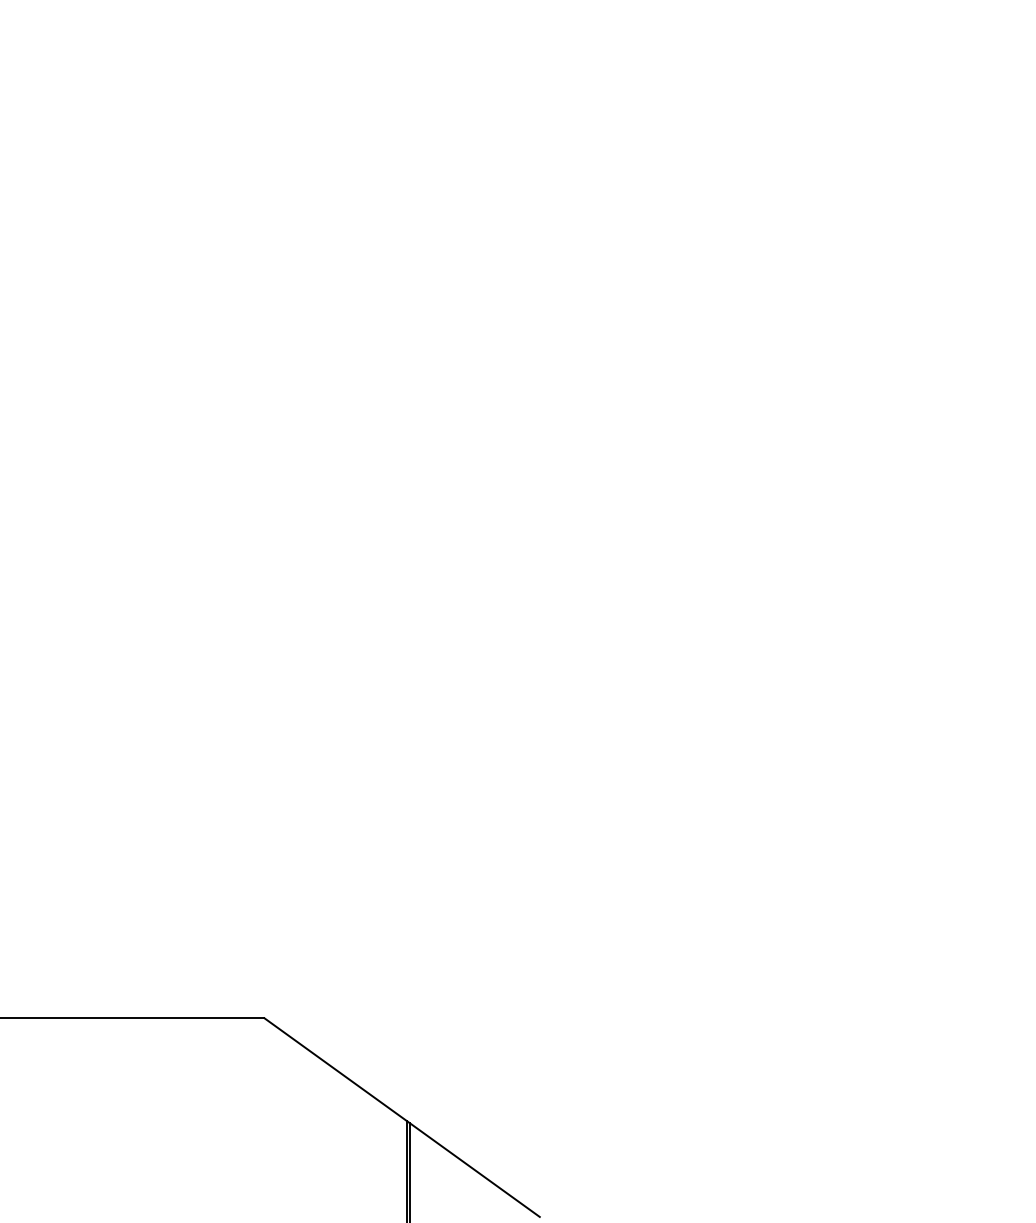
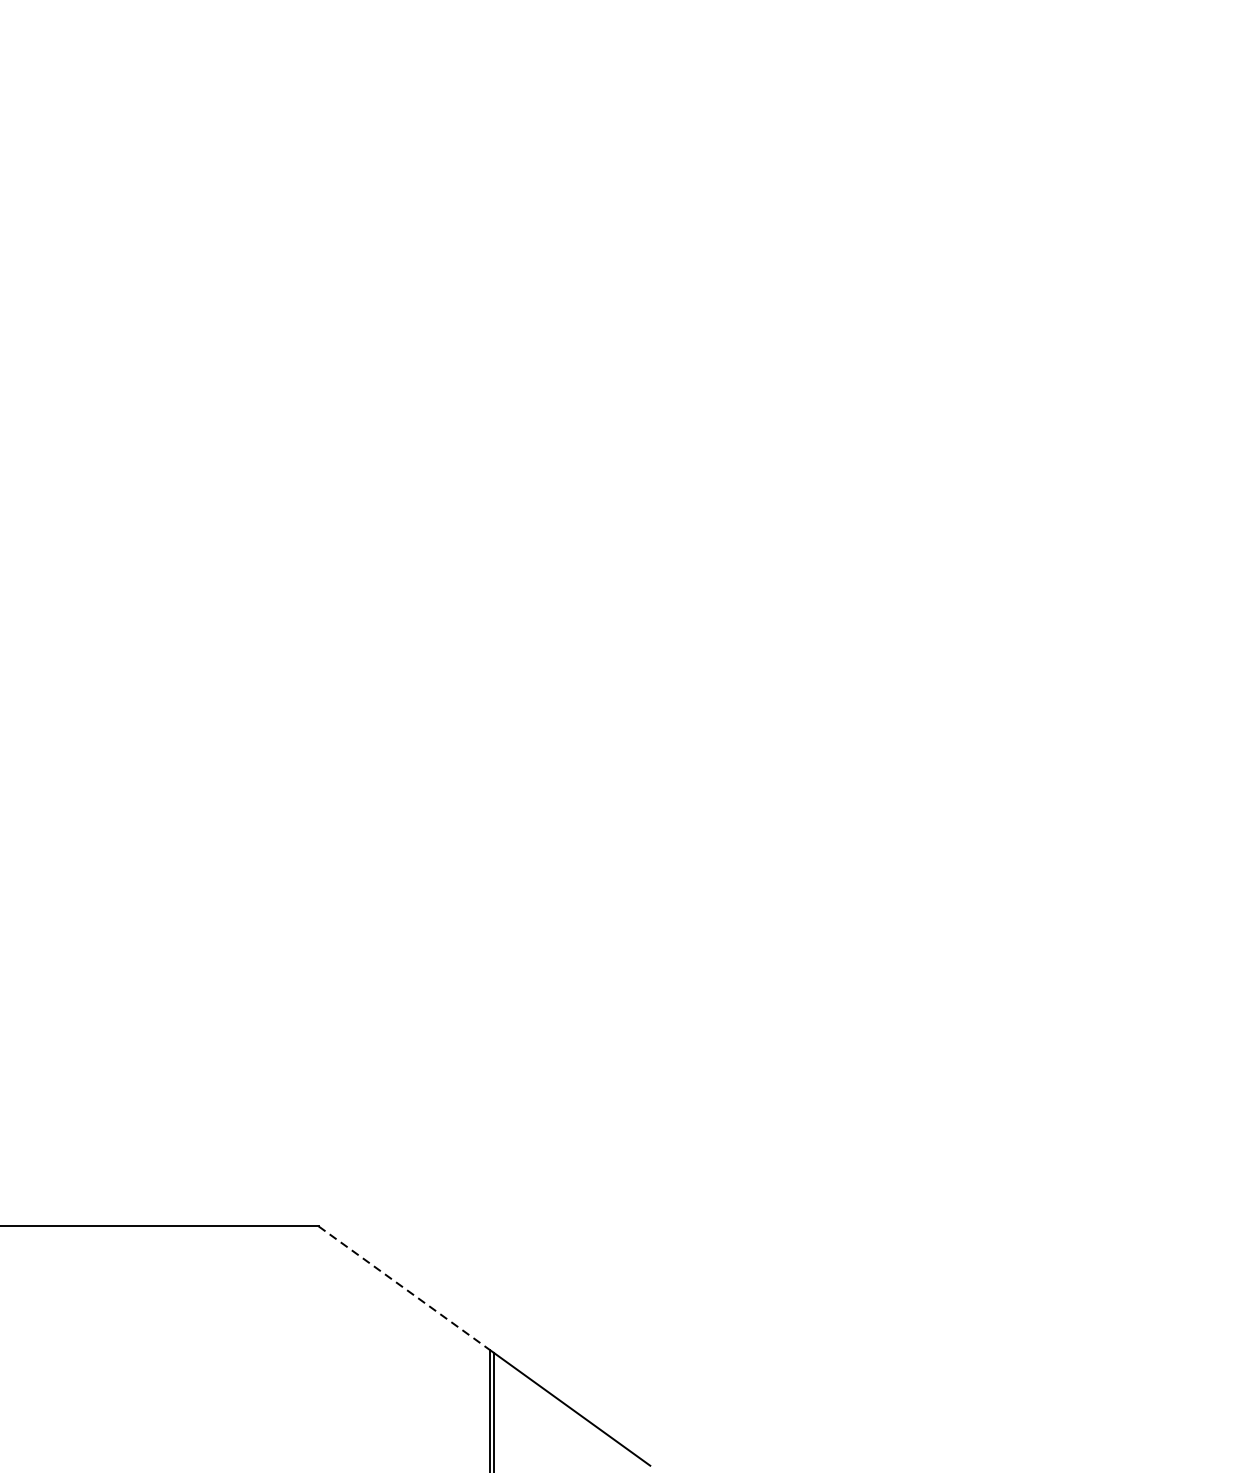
line: (335, 1069) -> (404, 1288), solid -> dashed

